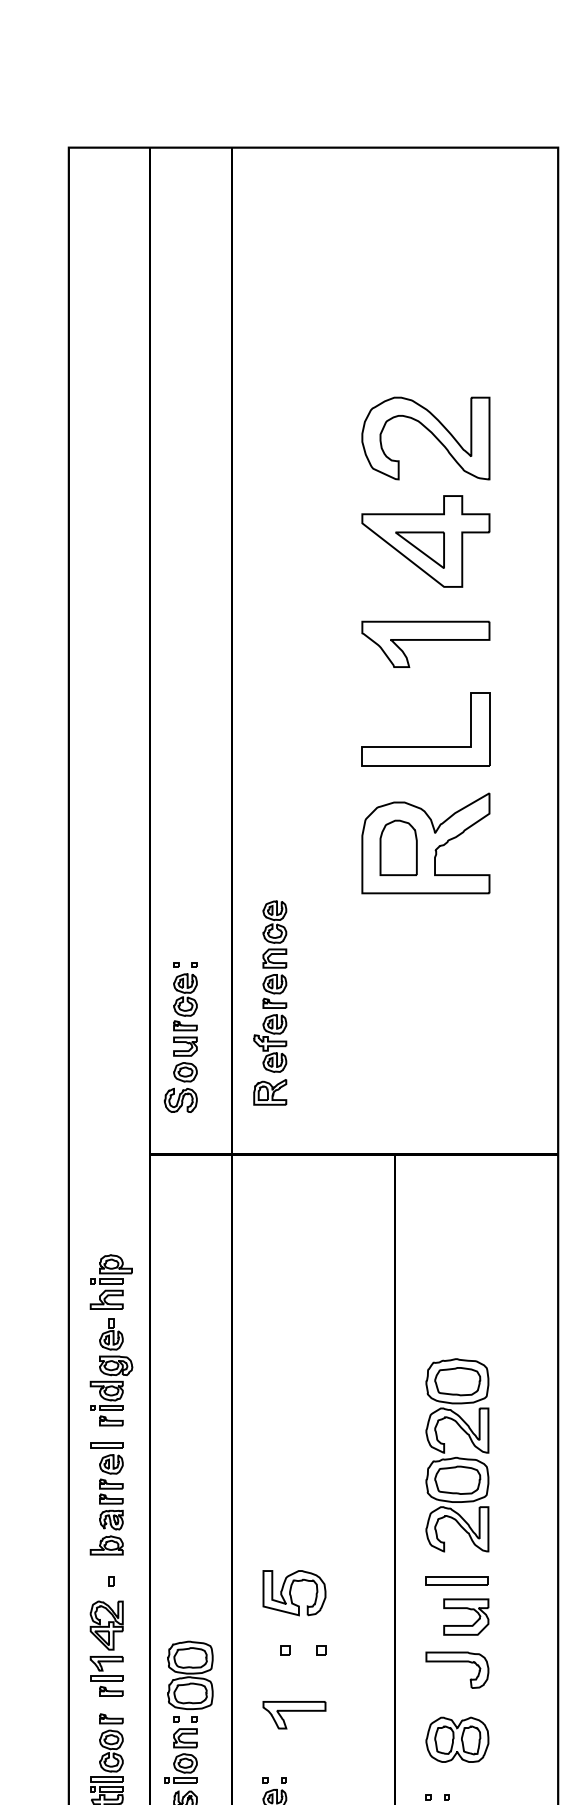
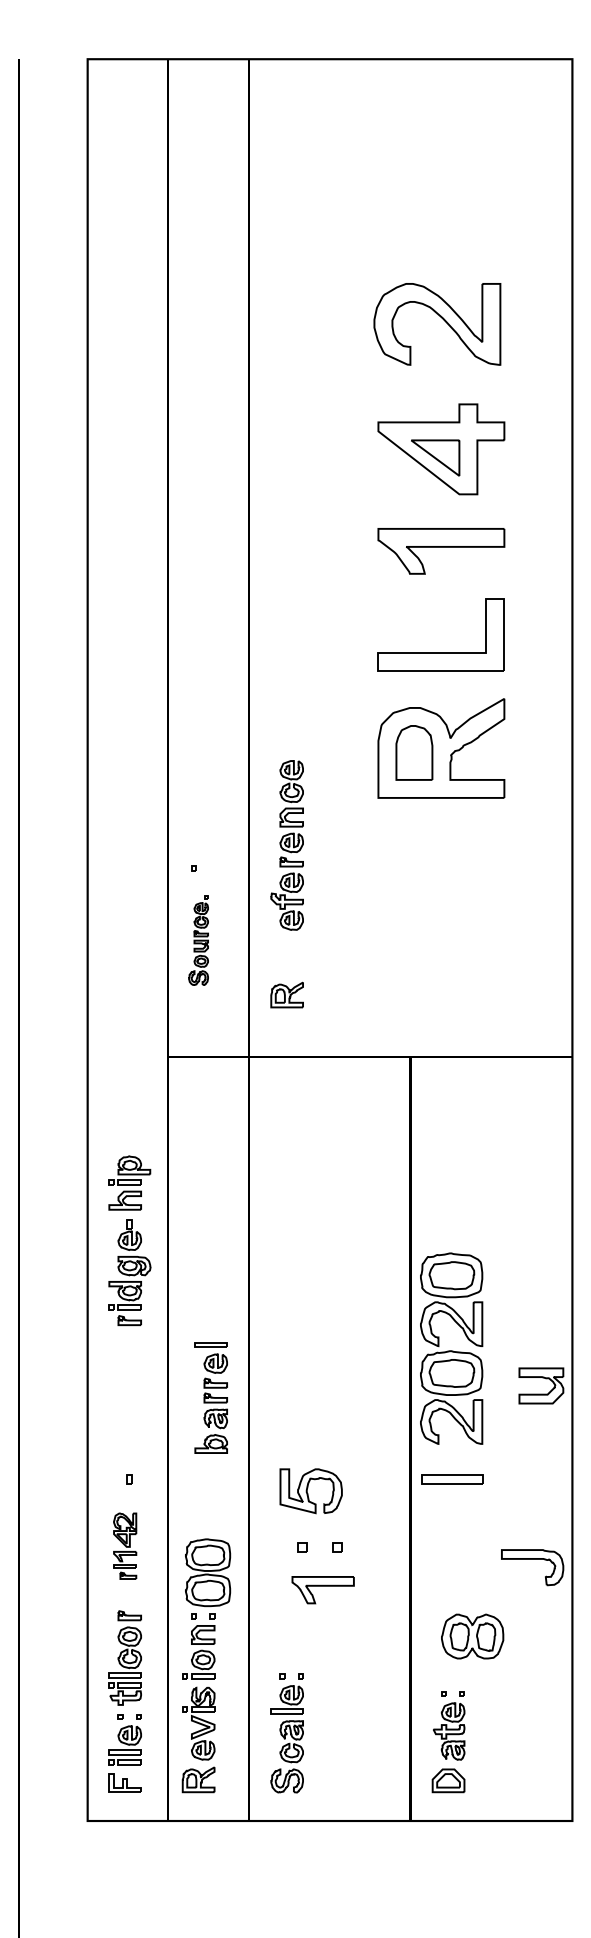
part: (431, 433) -> (442, 319), moved
part: (269, 986) -> (286, 845), moved
part: (180, 1037) -> (198, 940), size x0.6
part: (457, 1455) -> (451, 1348), moved
part: (106, 1498) -> (210, 1397), moved
part: (457, 1581) -> (452, 1479), moved
part: (467, 1609) -> (542, 1378), moved
part: (106, 1647) -> (124, 1545), size x0.7
part: (457, 1662) -> (532, 1559), moved
part: (293, 1715) -> (322, 1590), moved

